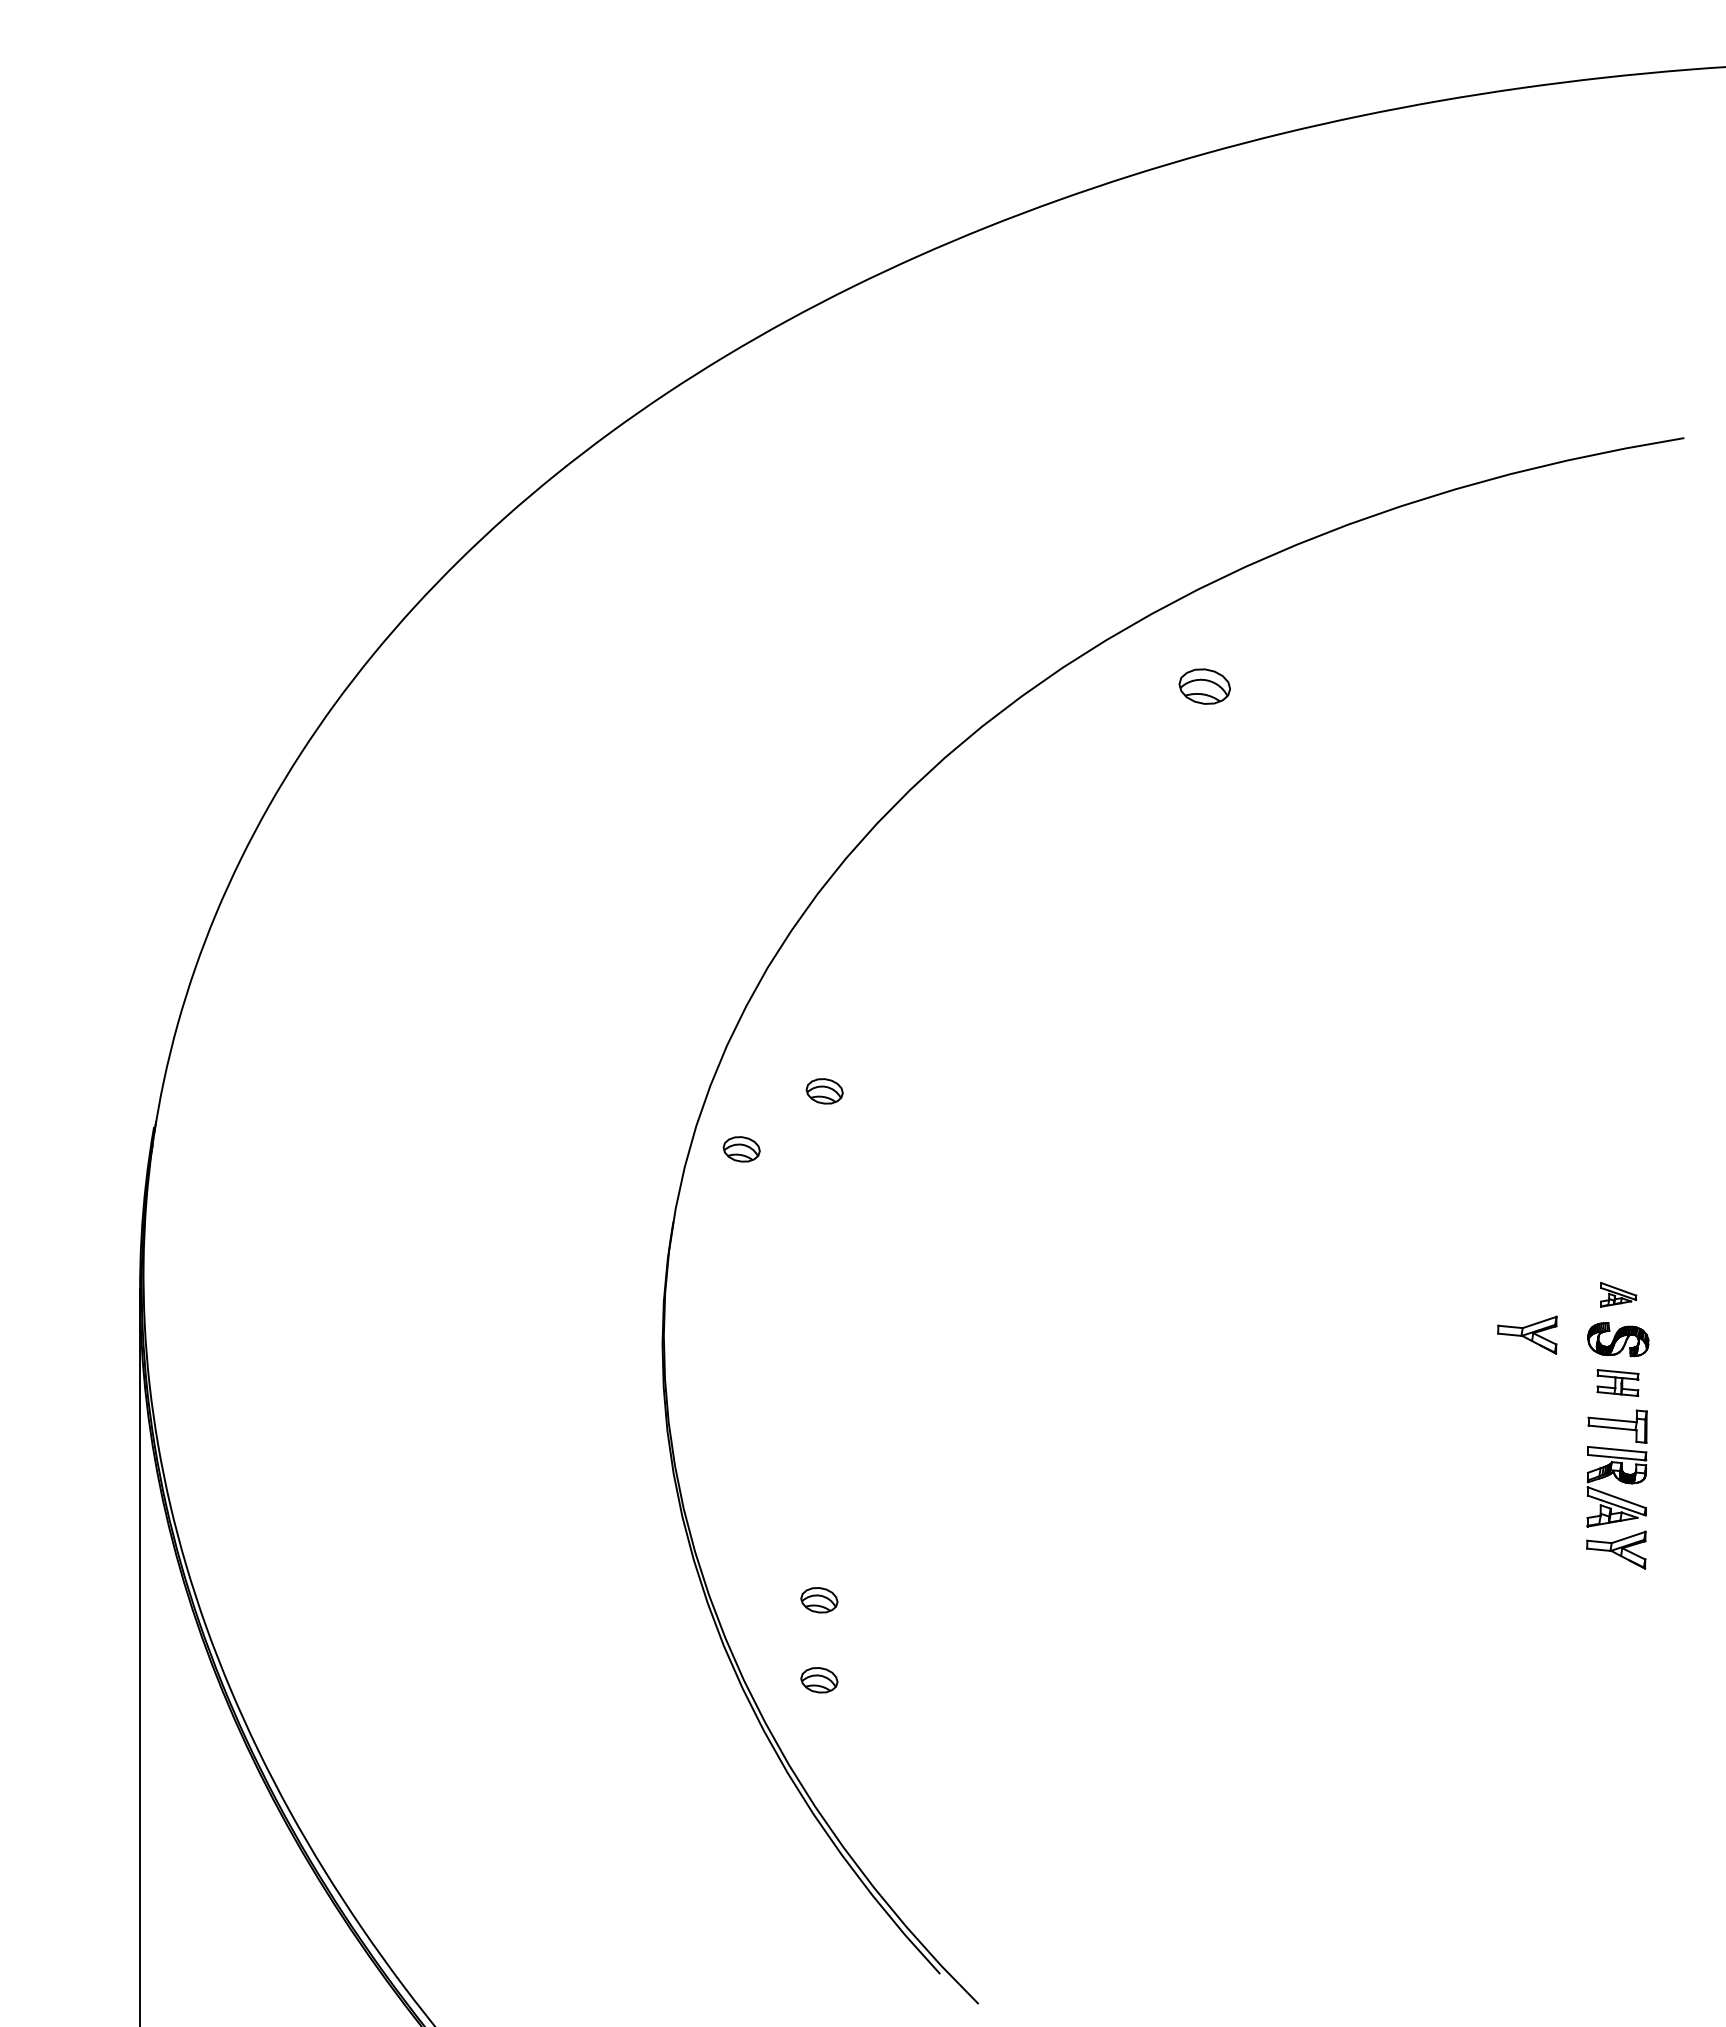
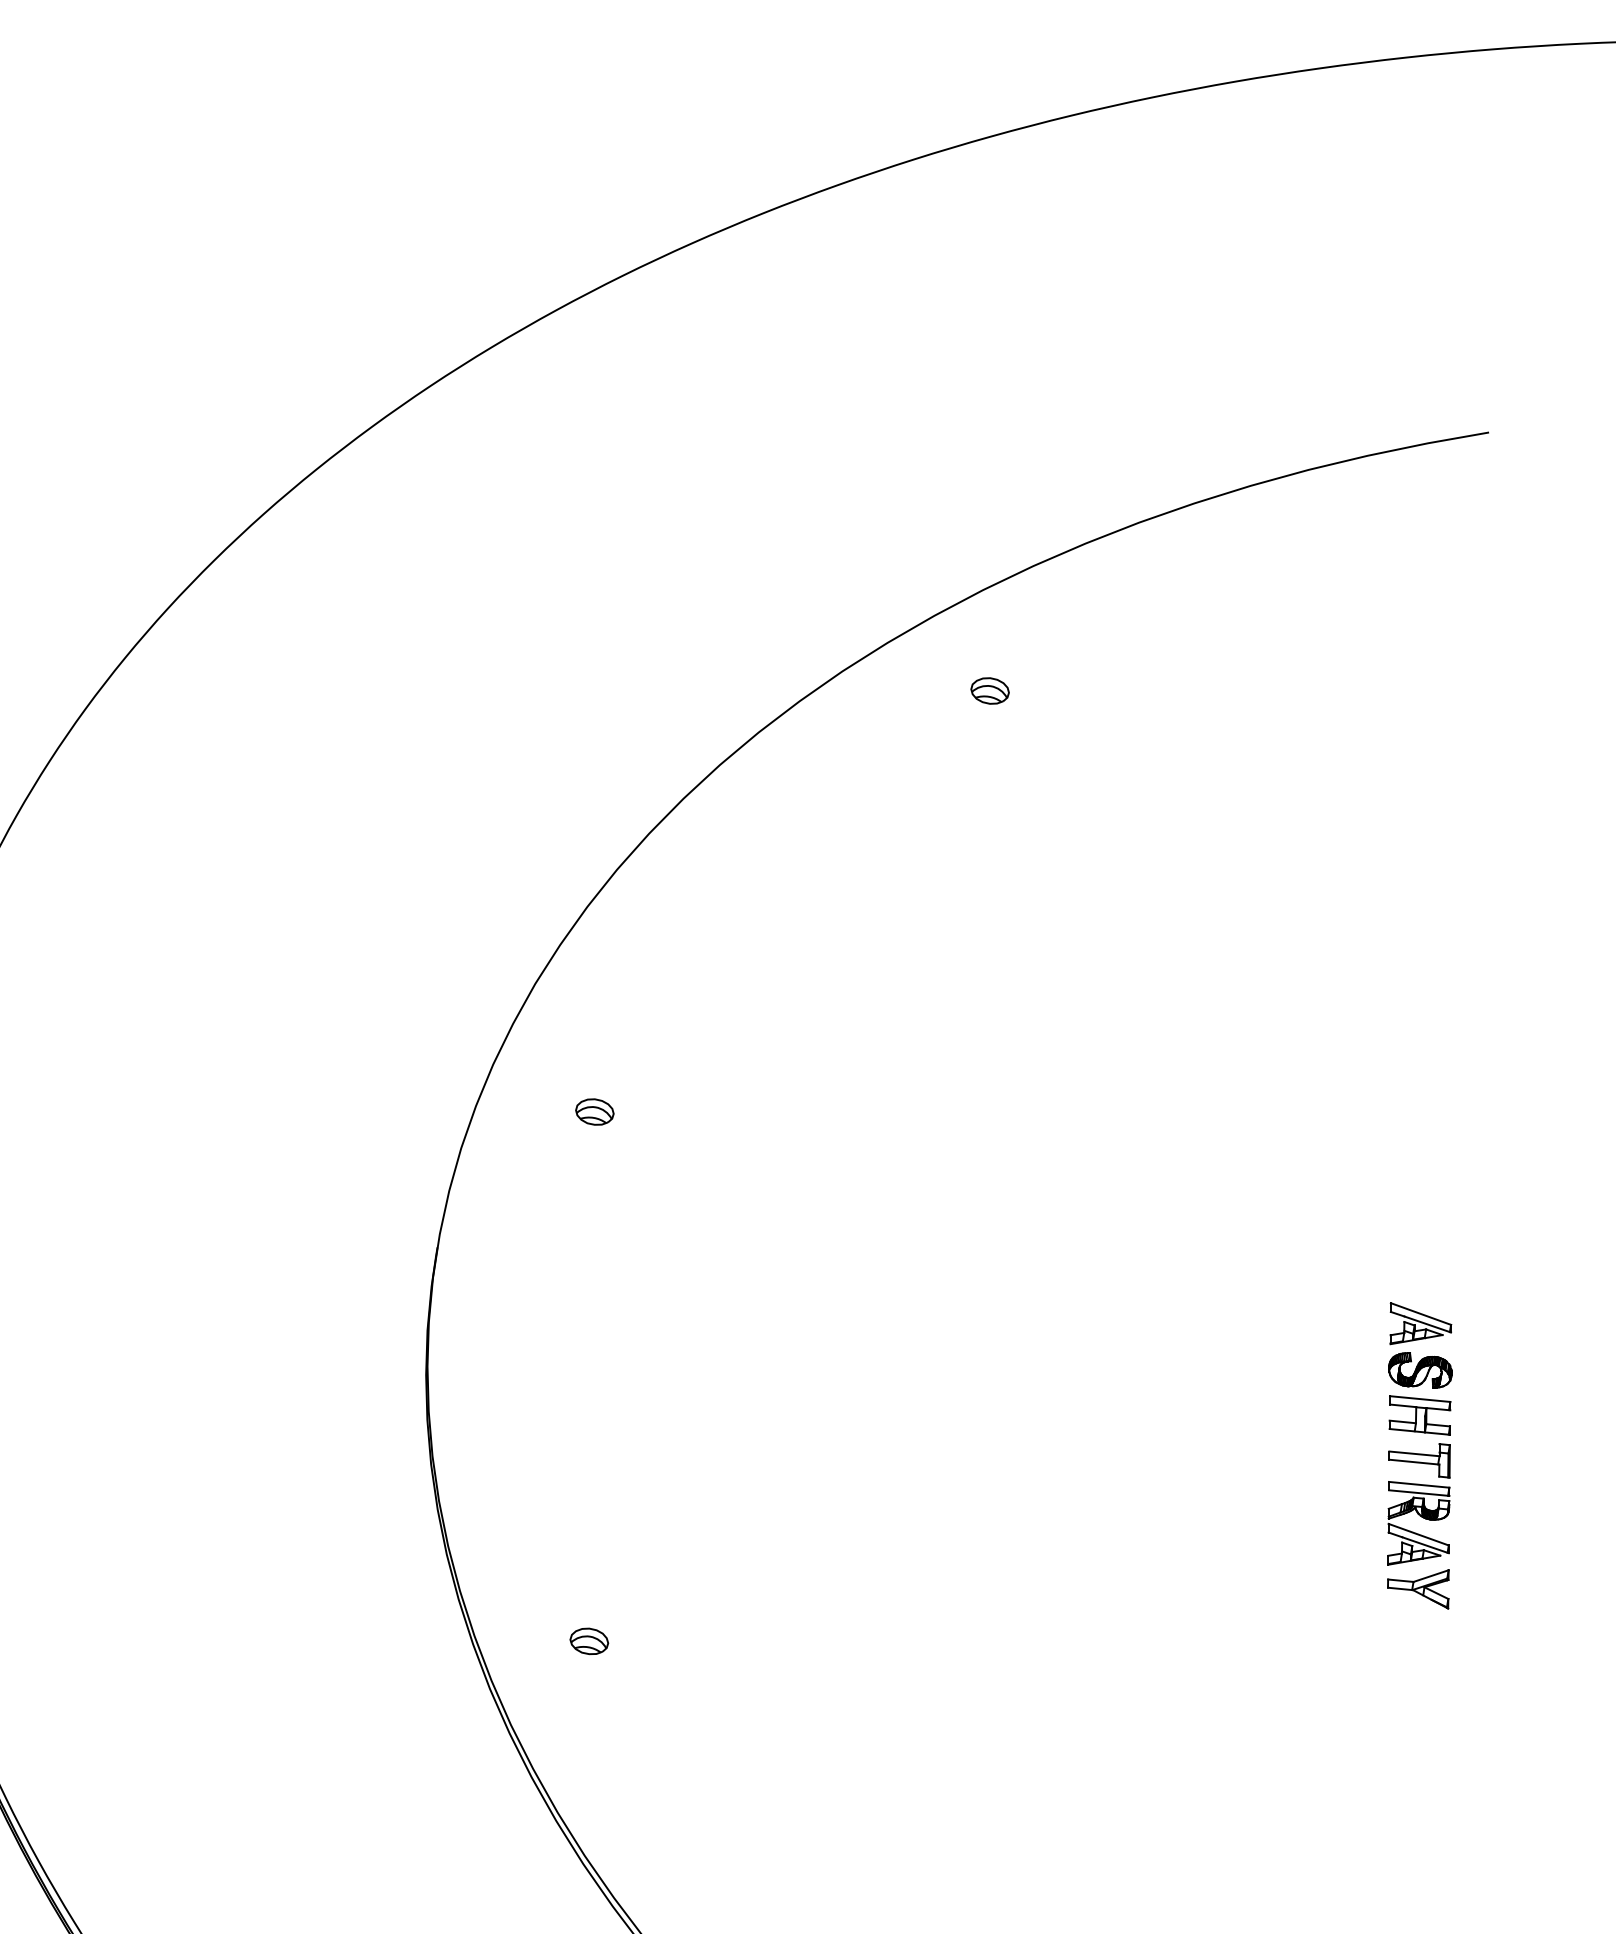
part: (1204, 686) -> (989, 690), size x0.71
part: (741, 1149) -> (508, 1172), removed
part: (1618, 1294) -> (1420, 1323), size x1.67
part: (1527, 1334) -> (1325, 1364), removed
part: (1617, 1382) -> (1419, 1414), size x1.43
part: (819, 1680) -> (589, 1724), removed

